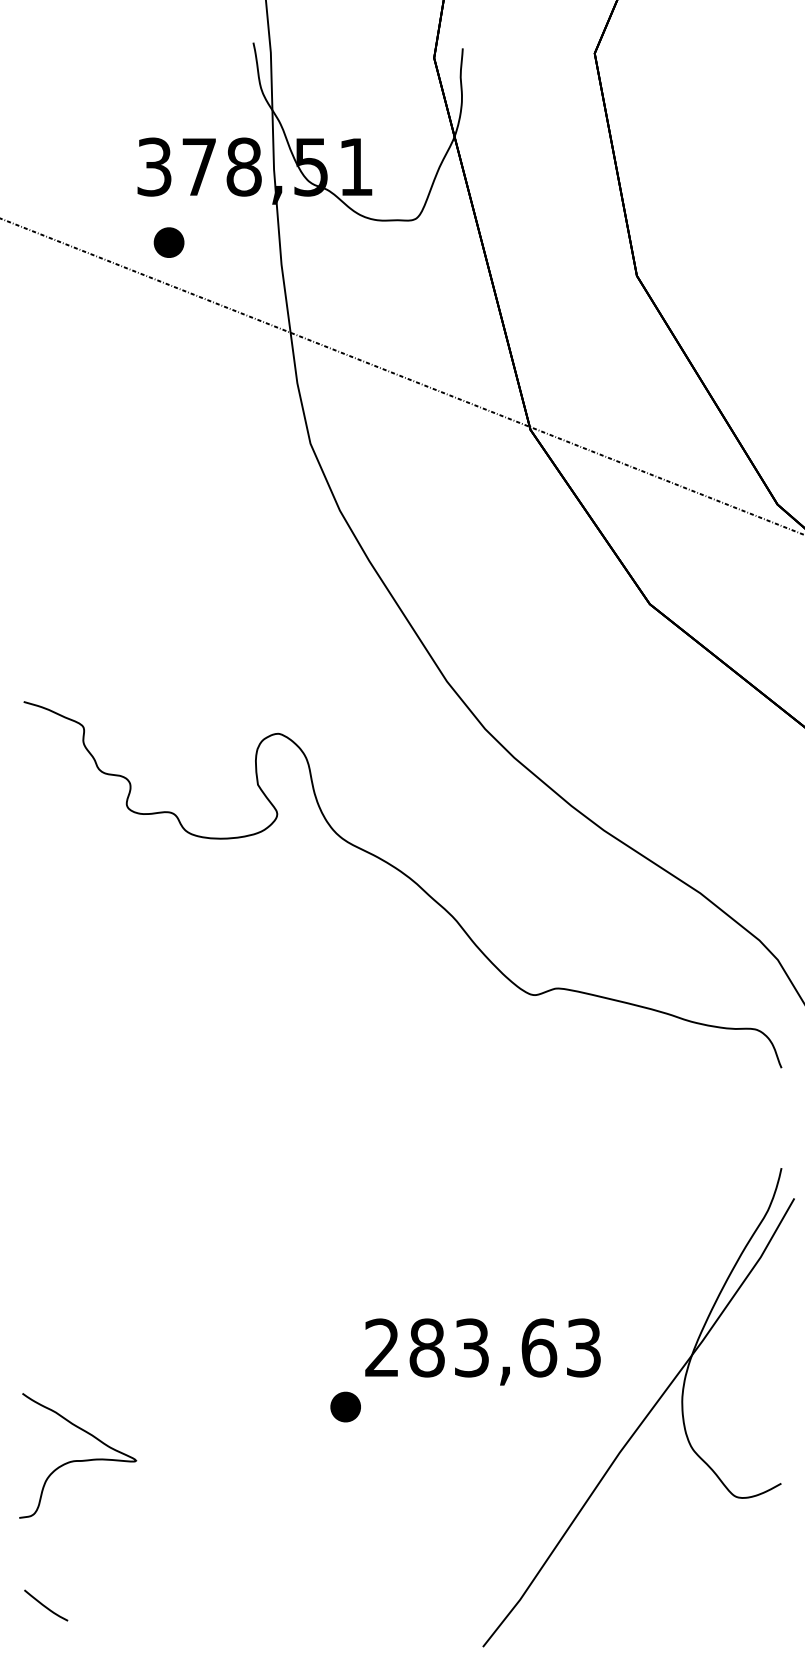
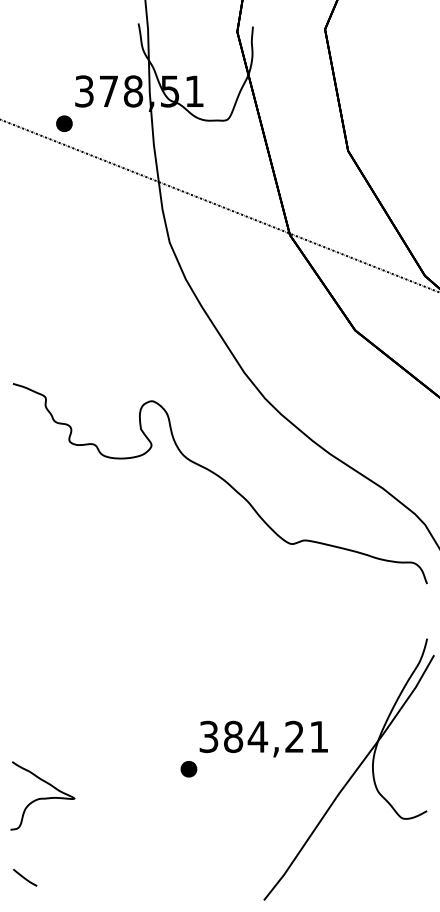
part: (169, 242) -> (64, 123), moved
text: (482, 1347) -> (263, 736), 283,63 -> 384,21

